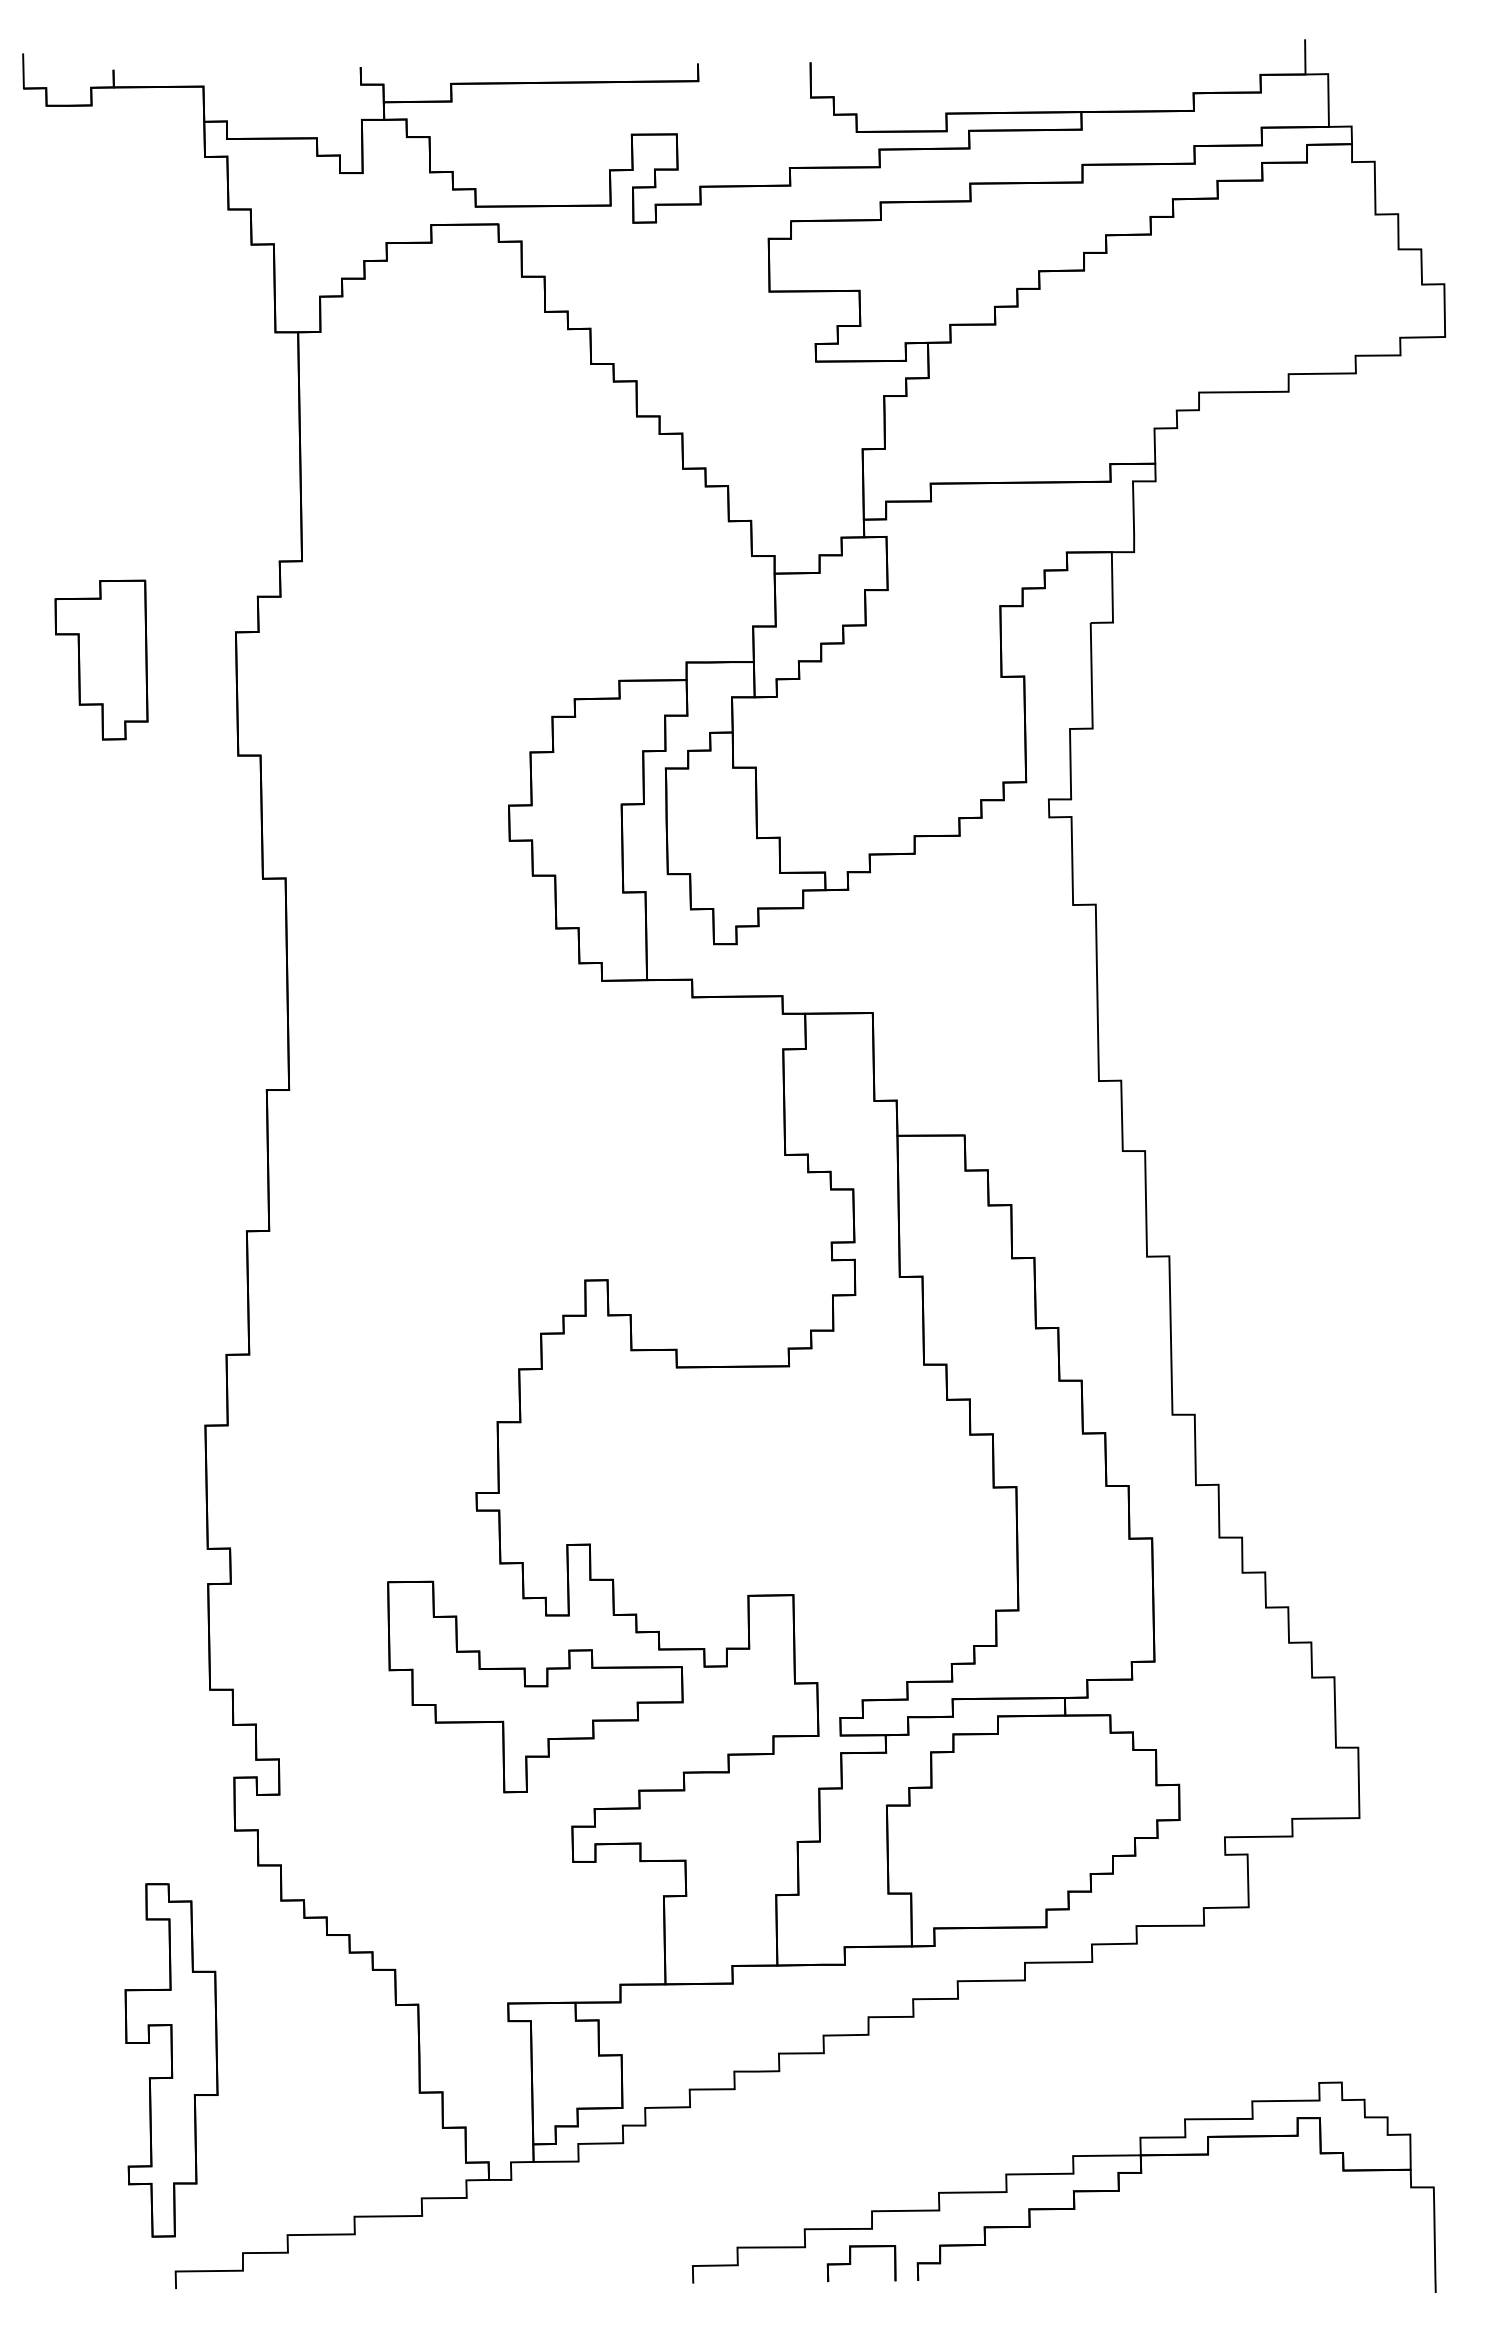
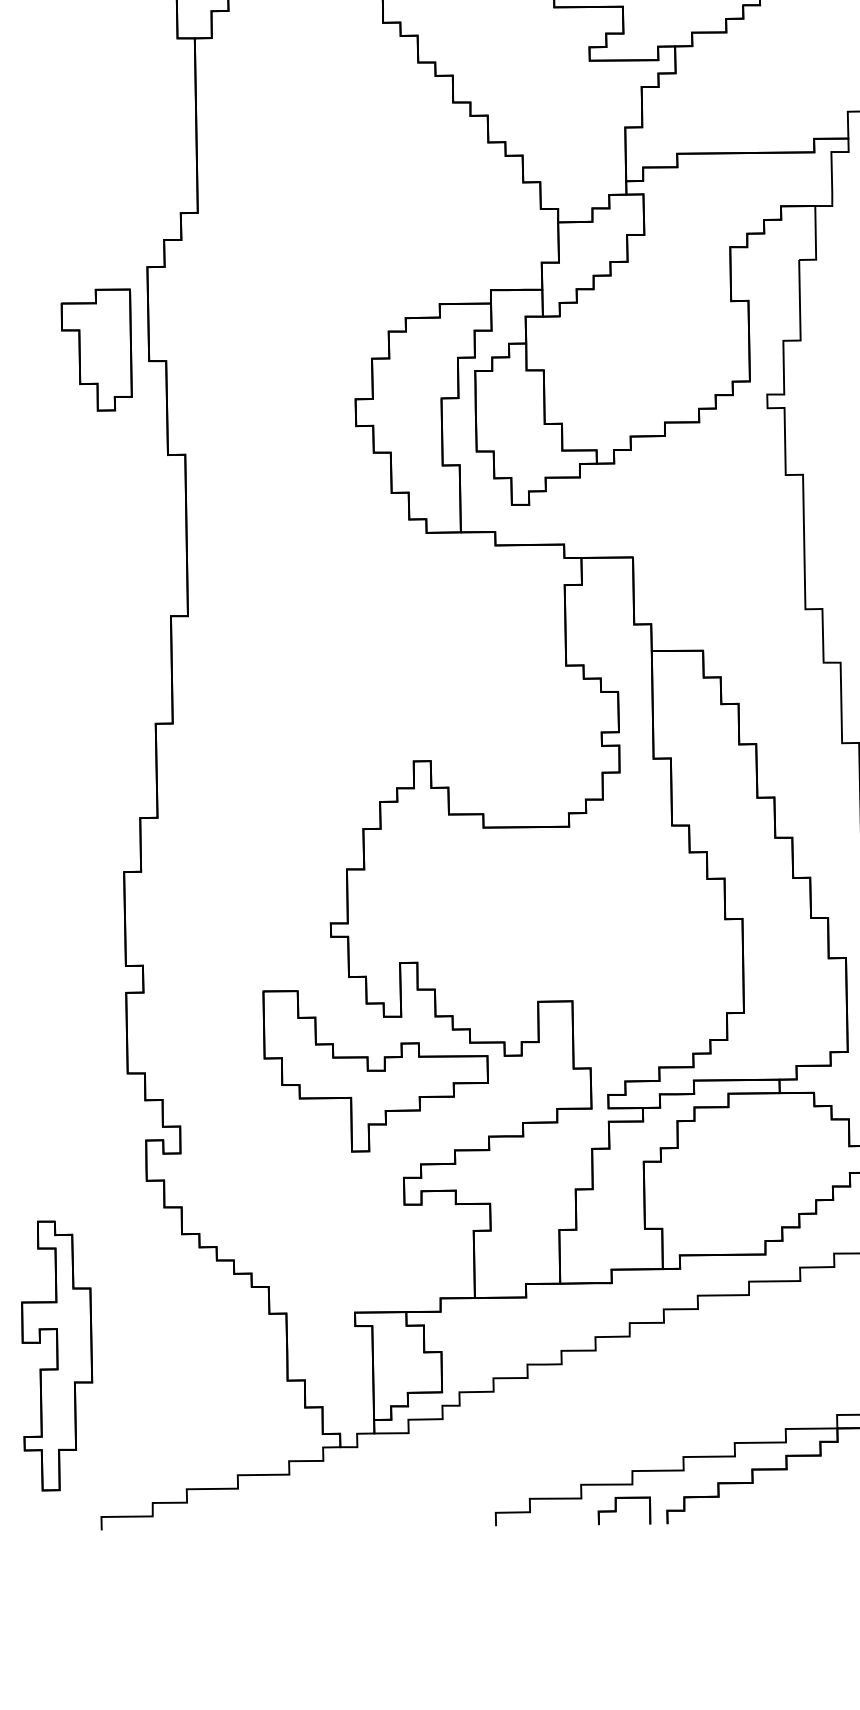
part: (101, 659) -> (96, 349), moved
part: (171, 2060) -> (57, 1356), moved

